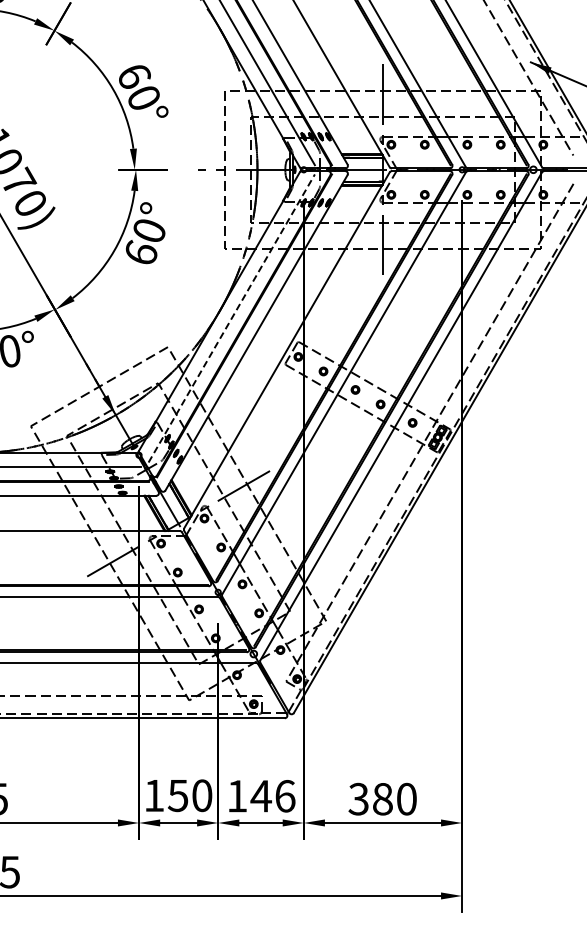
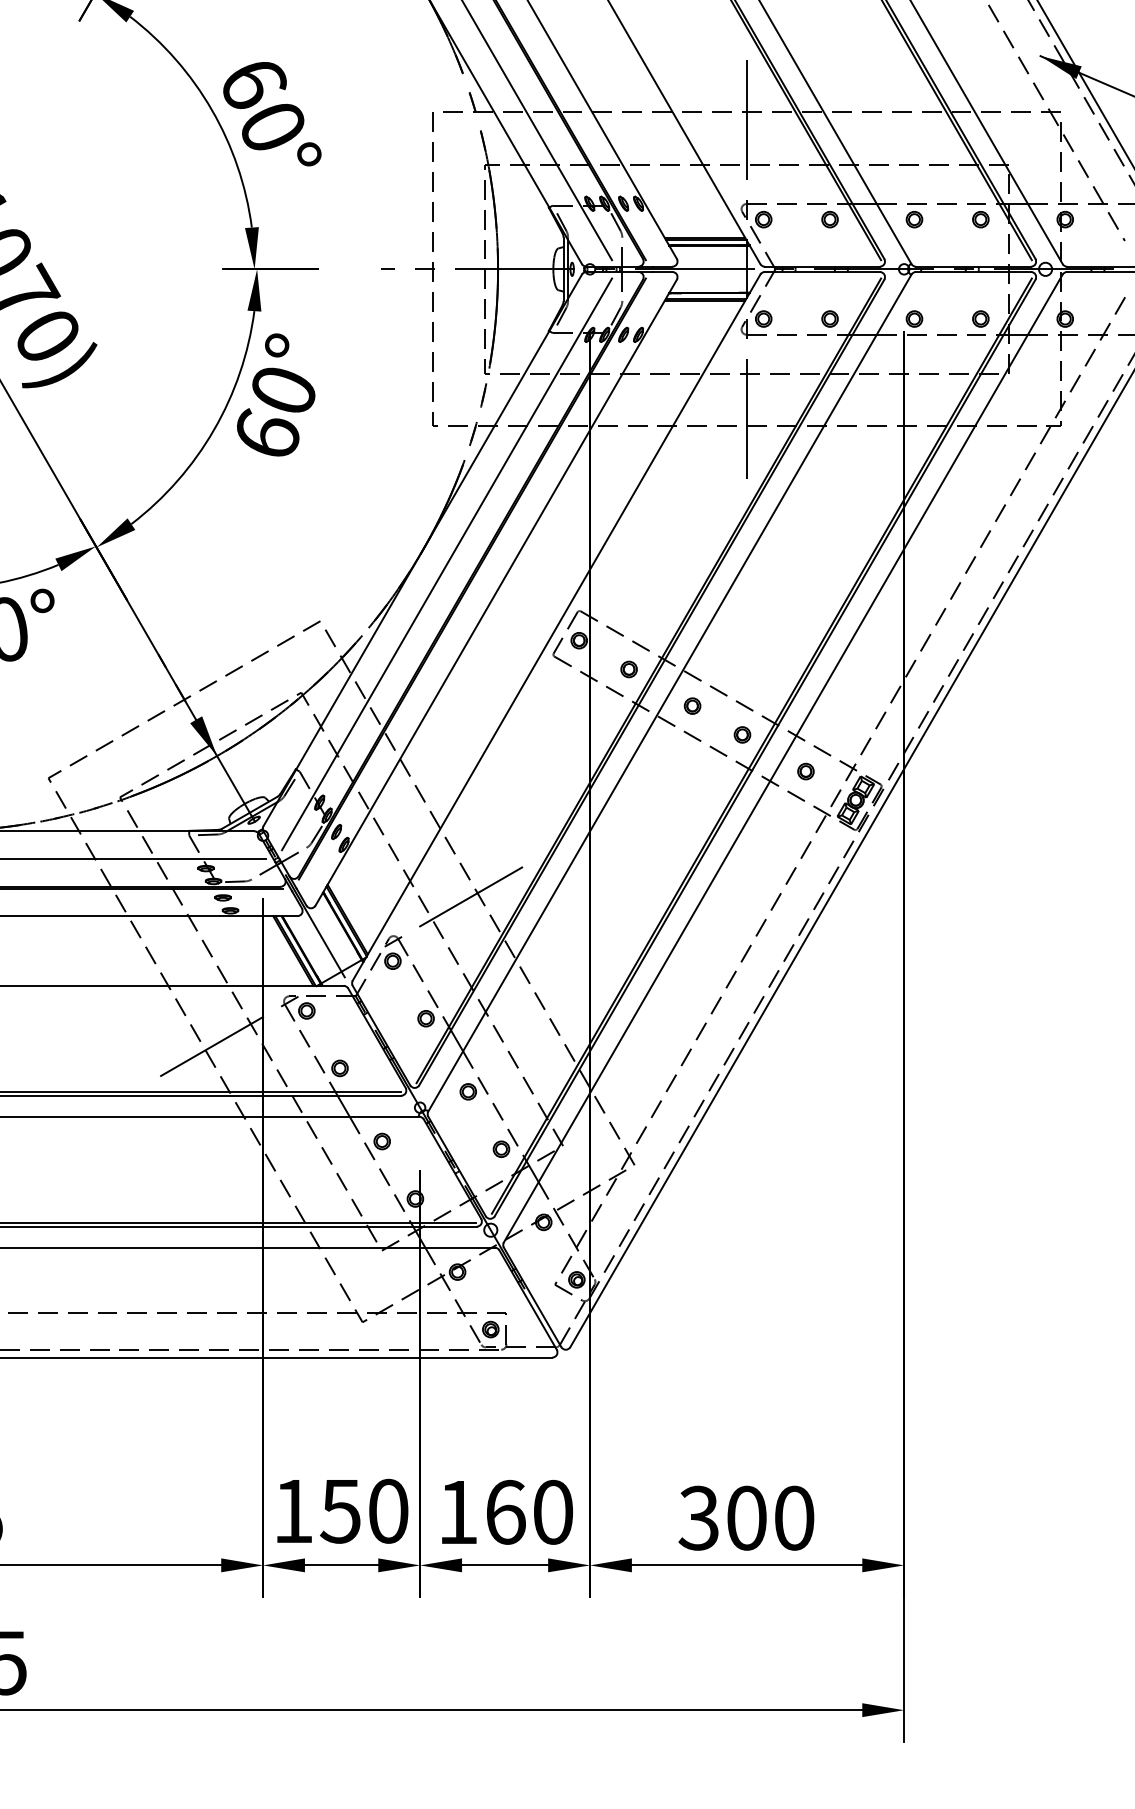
line: (232, 318) -> (448, 564), dashed -> solid
text: (272, 796) -> (527, 1512), 146 -> 160
text: (382, 798) -> (746, 1516), 380 -> 300

